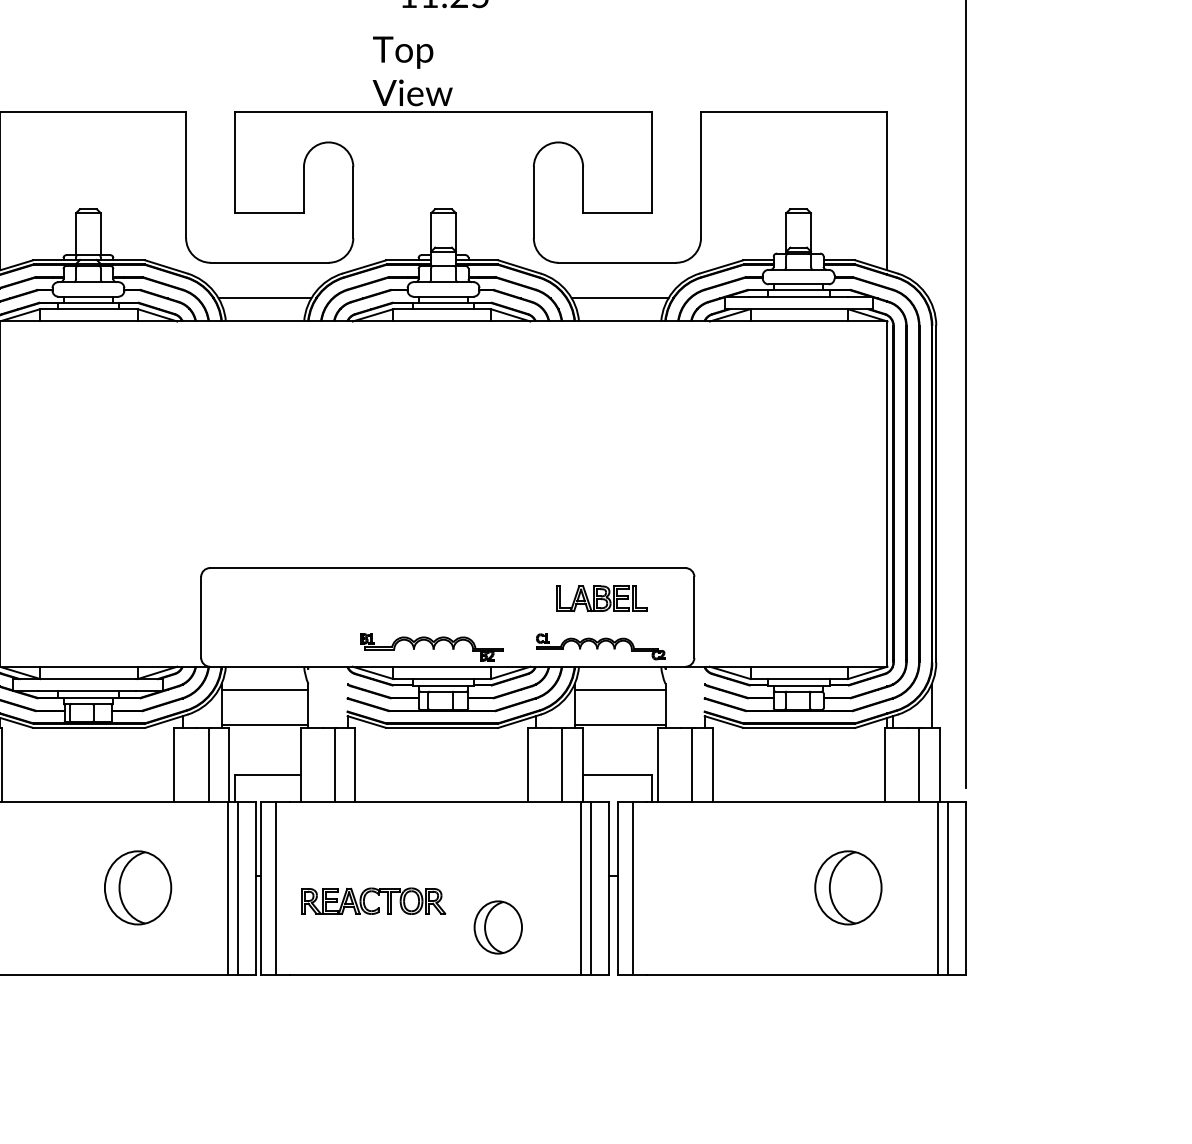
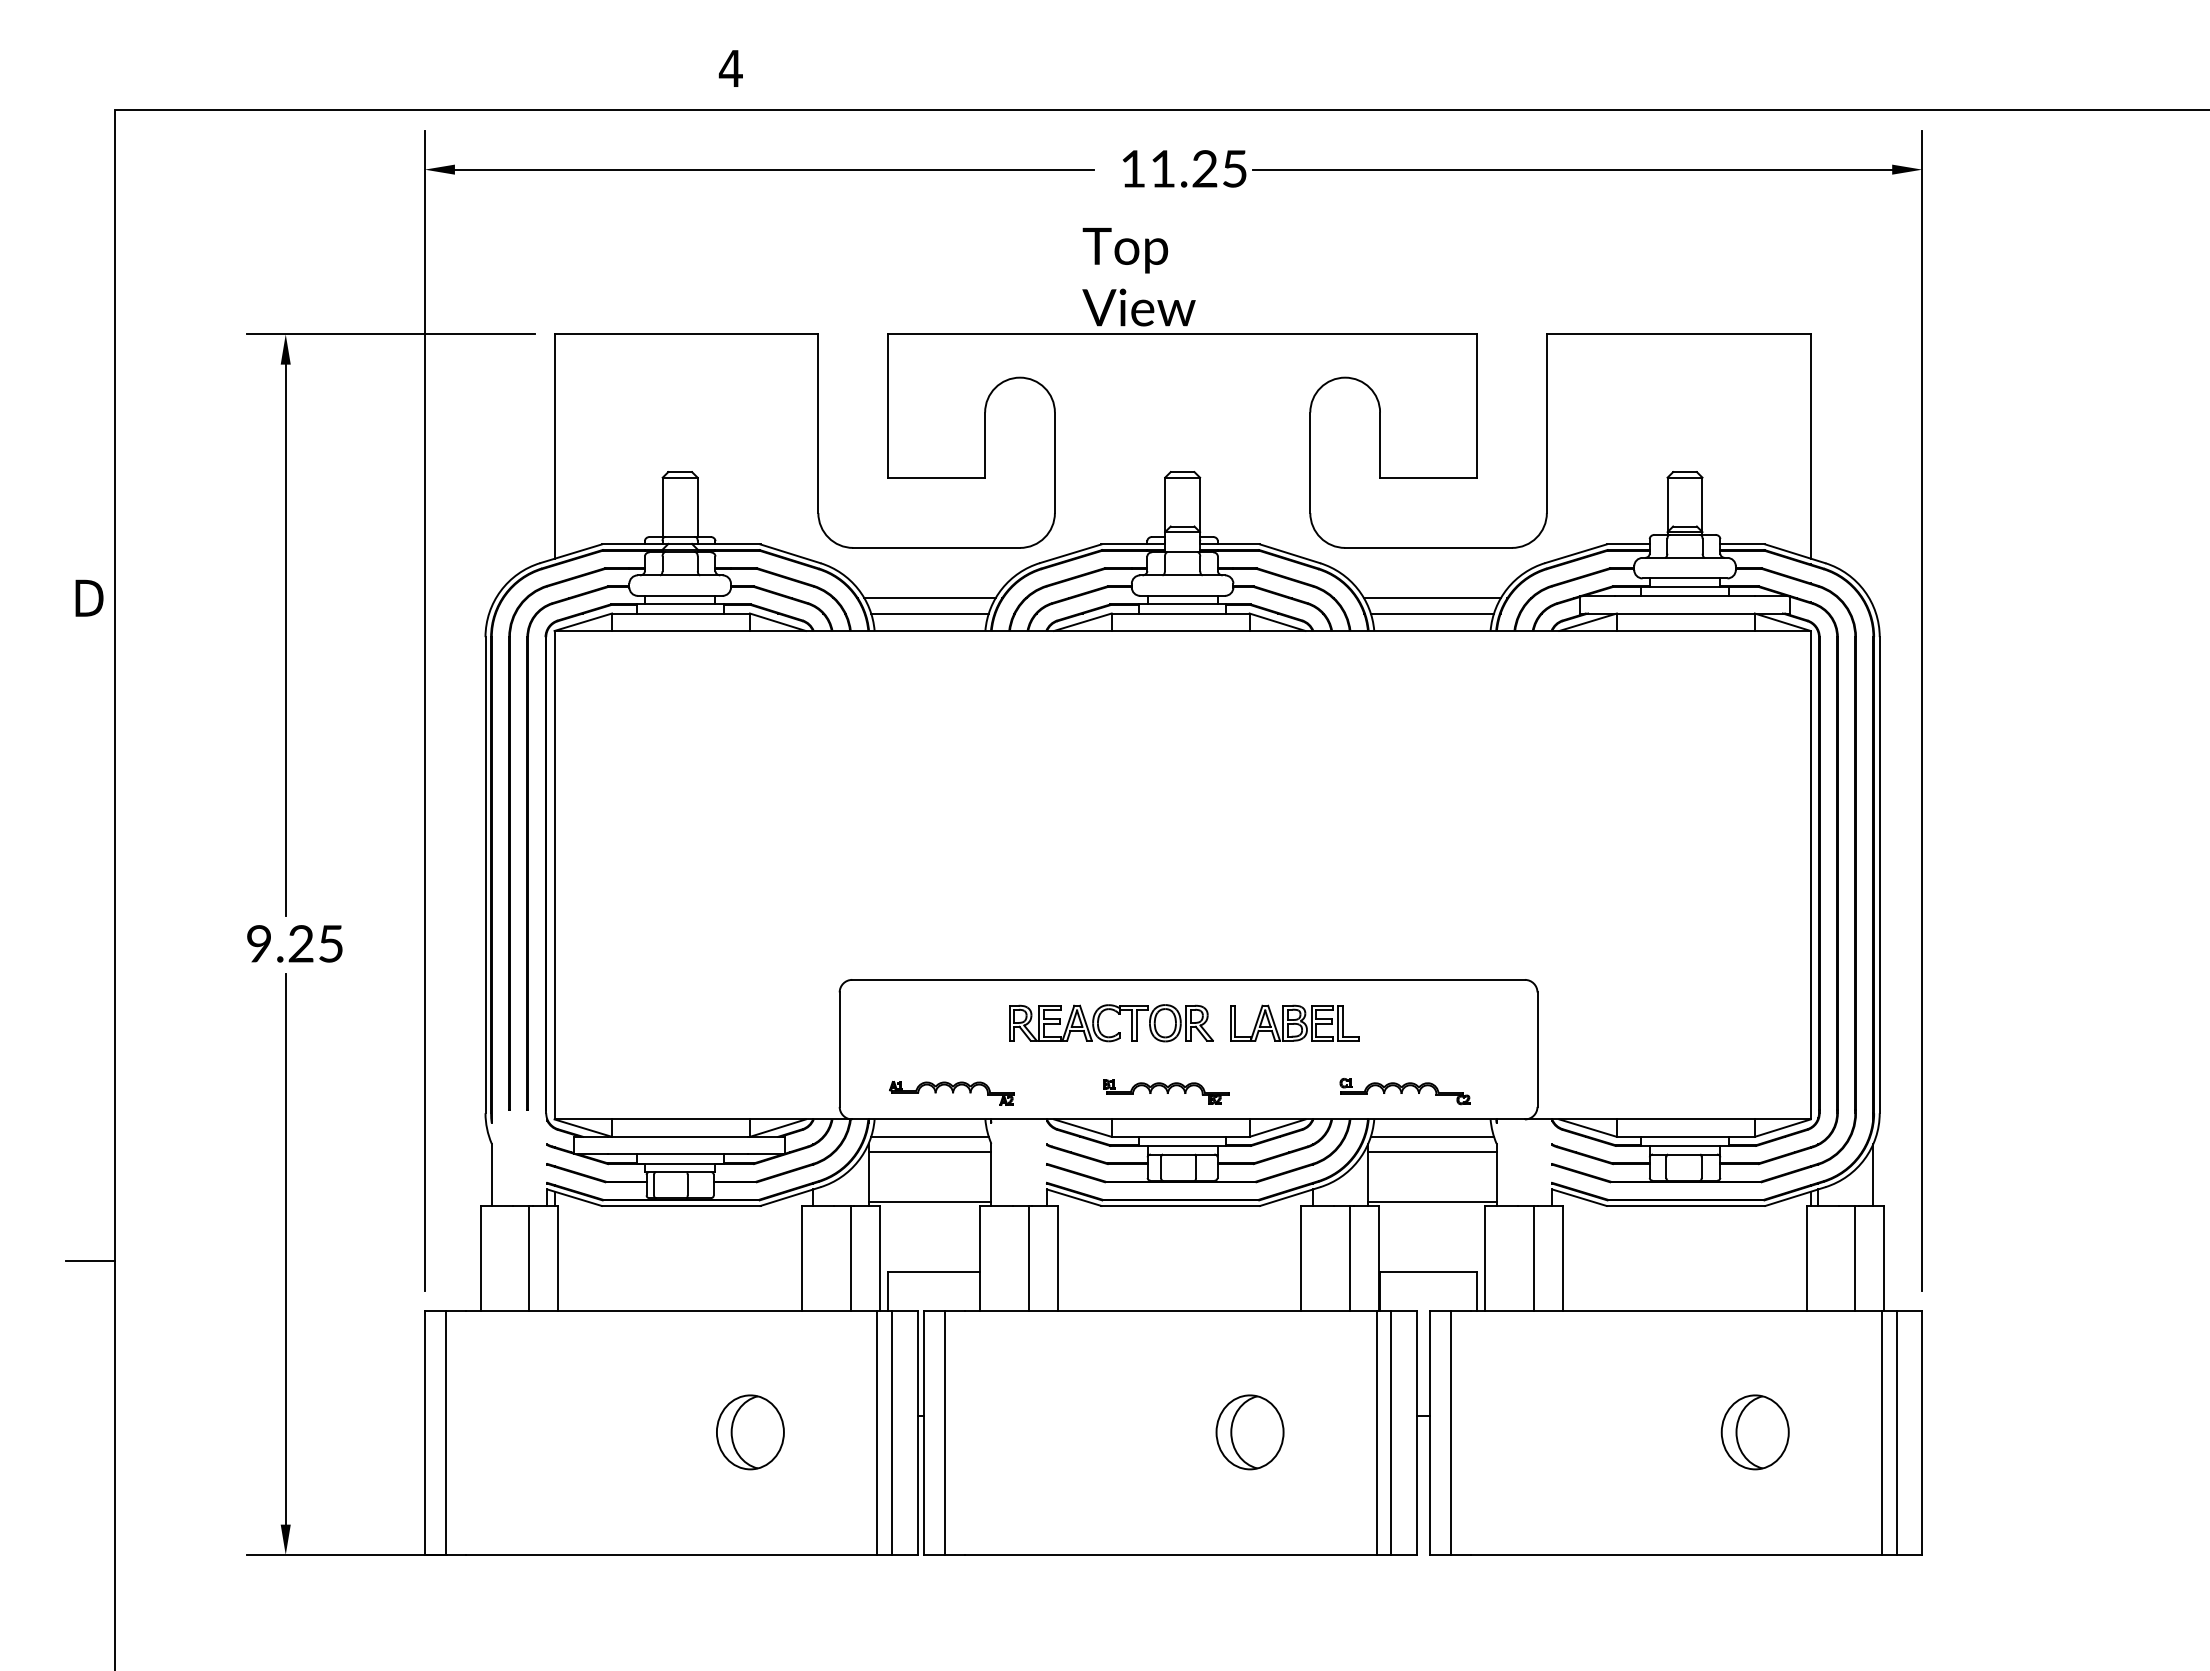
line: (264, 309) -> (929, 613), added
line: (620, 309) -> (1432, 613), added
part: (601, 598) -> (1294, 1022), moved
part: (432, 646) -> (1166, 1091), size x0.62
part: (600, 646) -> (1404, 1091), size x0.71
part: (280, 648) -> (951, 1093), added
line: (264, 678) -> (929, 1136), added
line: (620, 678) -> (1432, 1136), added
part: (138, 888) -> (750, 1432), size x0.71
part: (847, 888) -> (1754, 1432), size x0.71
part: (377, 908) -> (1116, 1033), moved
part: (497, 927) -> (1249, 1432), moved

